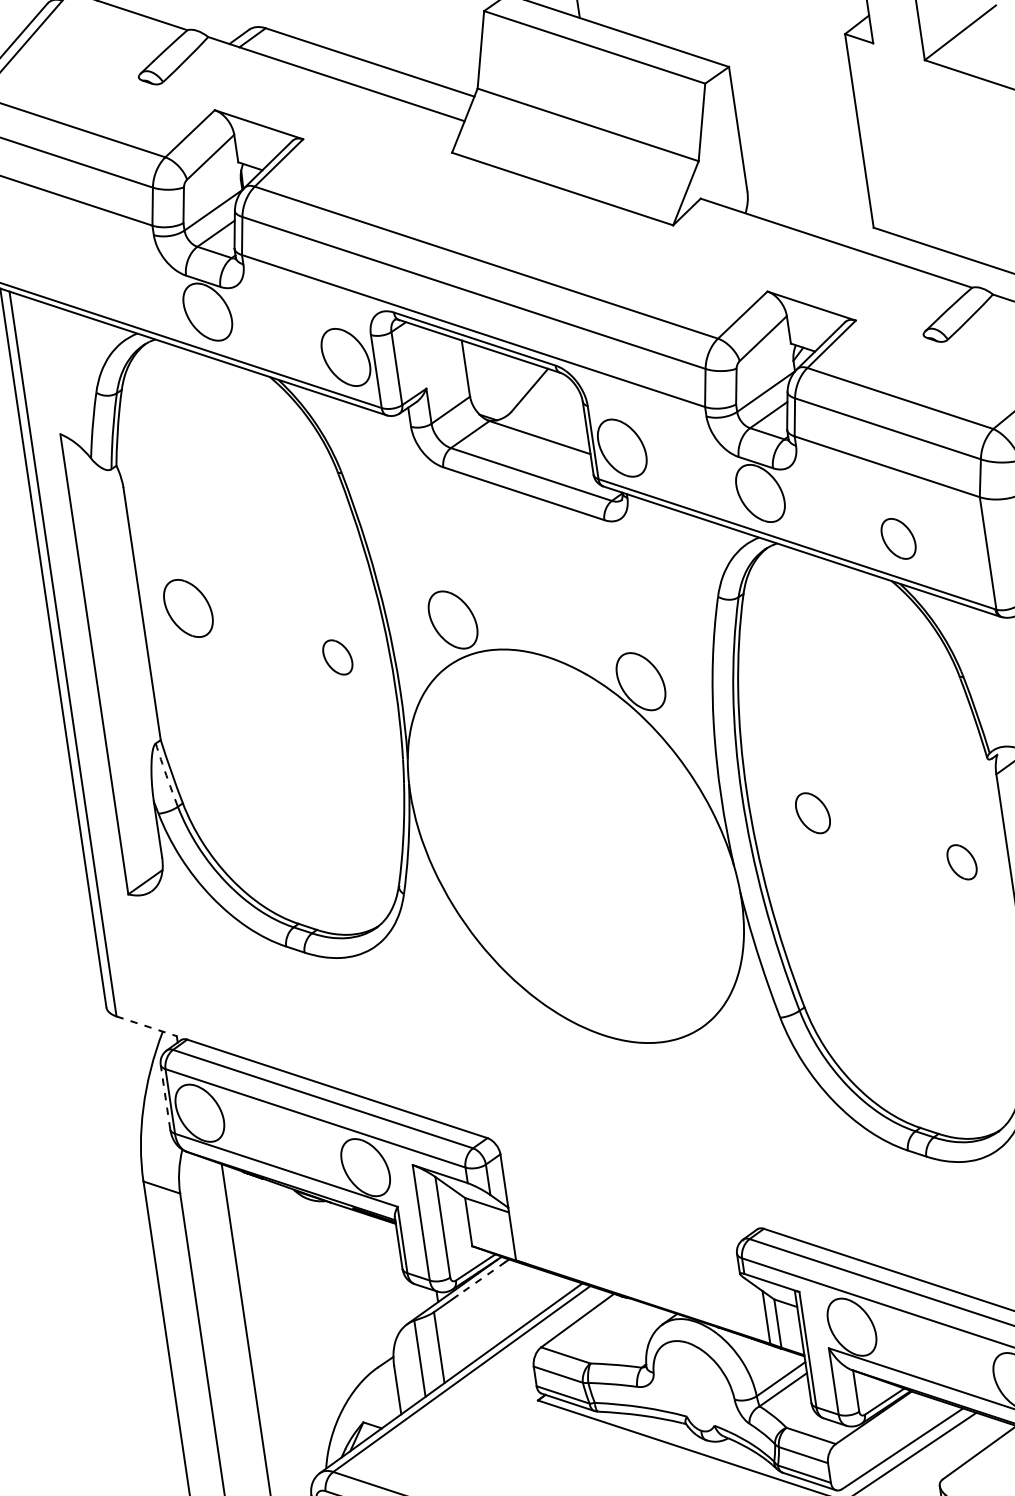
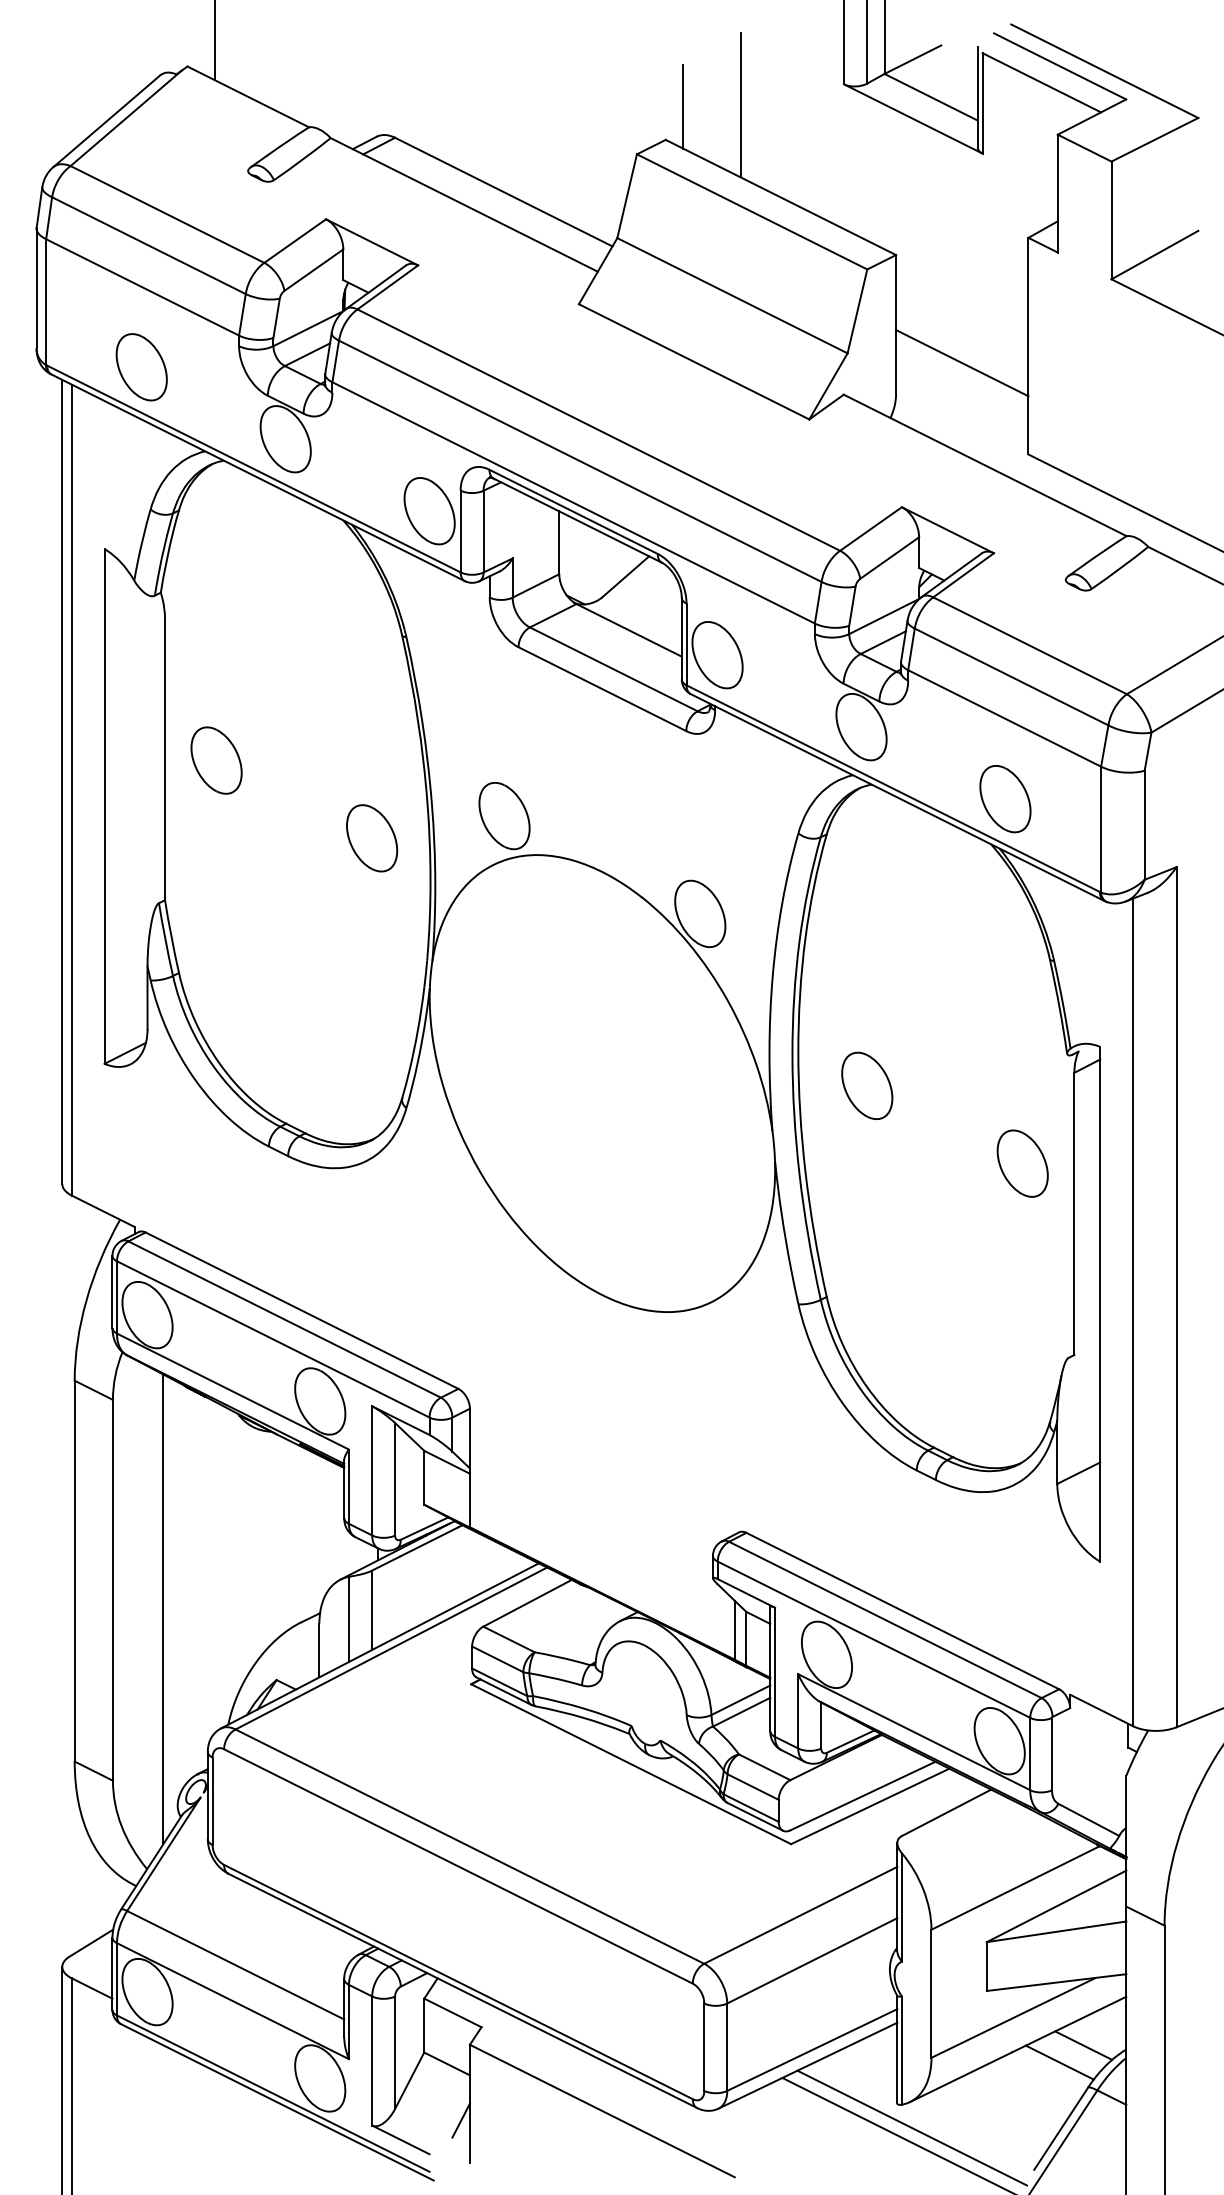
line: (802, 155) -> (962, 363), added
part: (69, 267) -> (141, 367), added
part: (898, 539) -> (1005, 799), size x1.43
part: (338, 657) -> (372, 838), size x1.67
arc: (166, 775) -> (165, 939), dashed -> solid
part: (813, 812) -> (867, 1085), size x1.43
part: (961, 862) -> (1022, 1163), size x1.67
line: (146, 1026) -> (103, 1211), dashed -> solid
line: (165, 1096) -> (112, 1291), dashed -> solid
line: (481, 1279) -> (428, 1542), dashed -> solid

